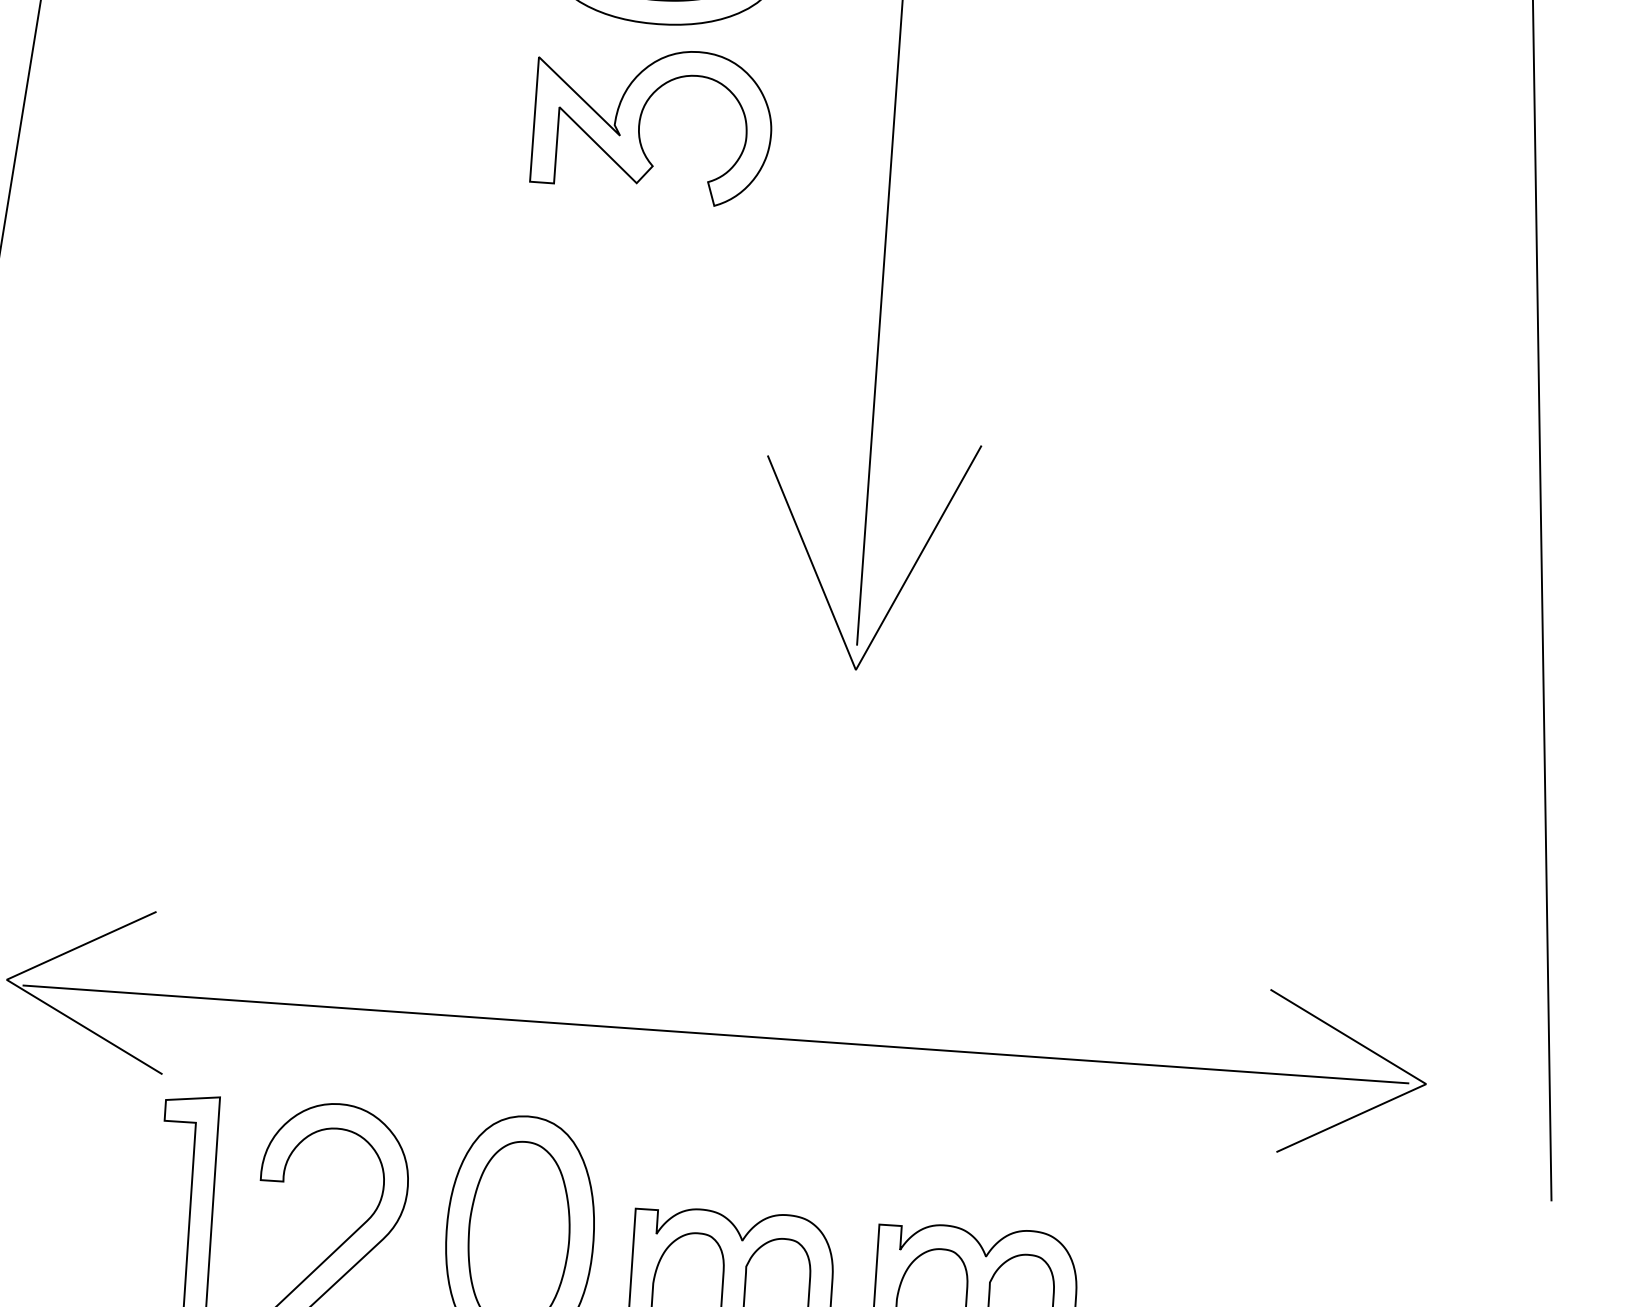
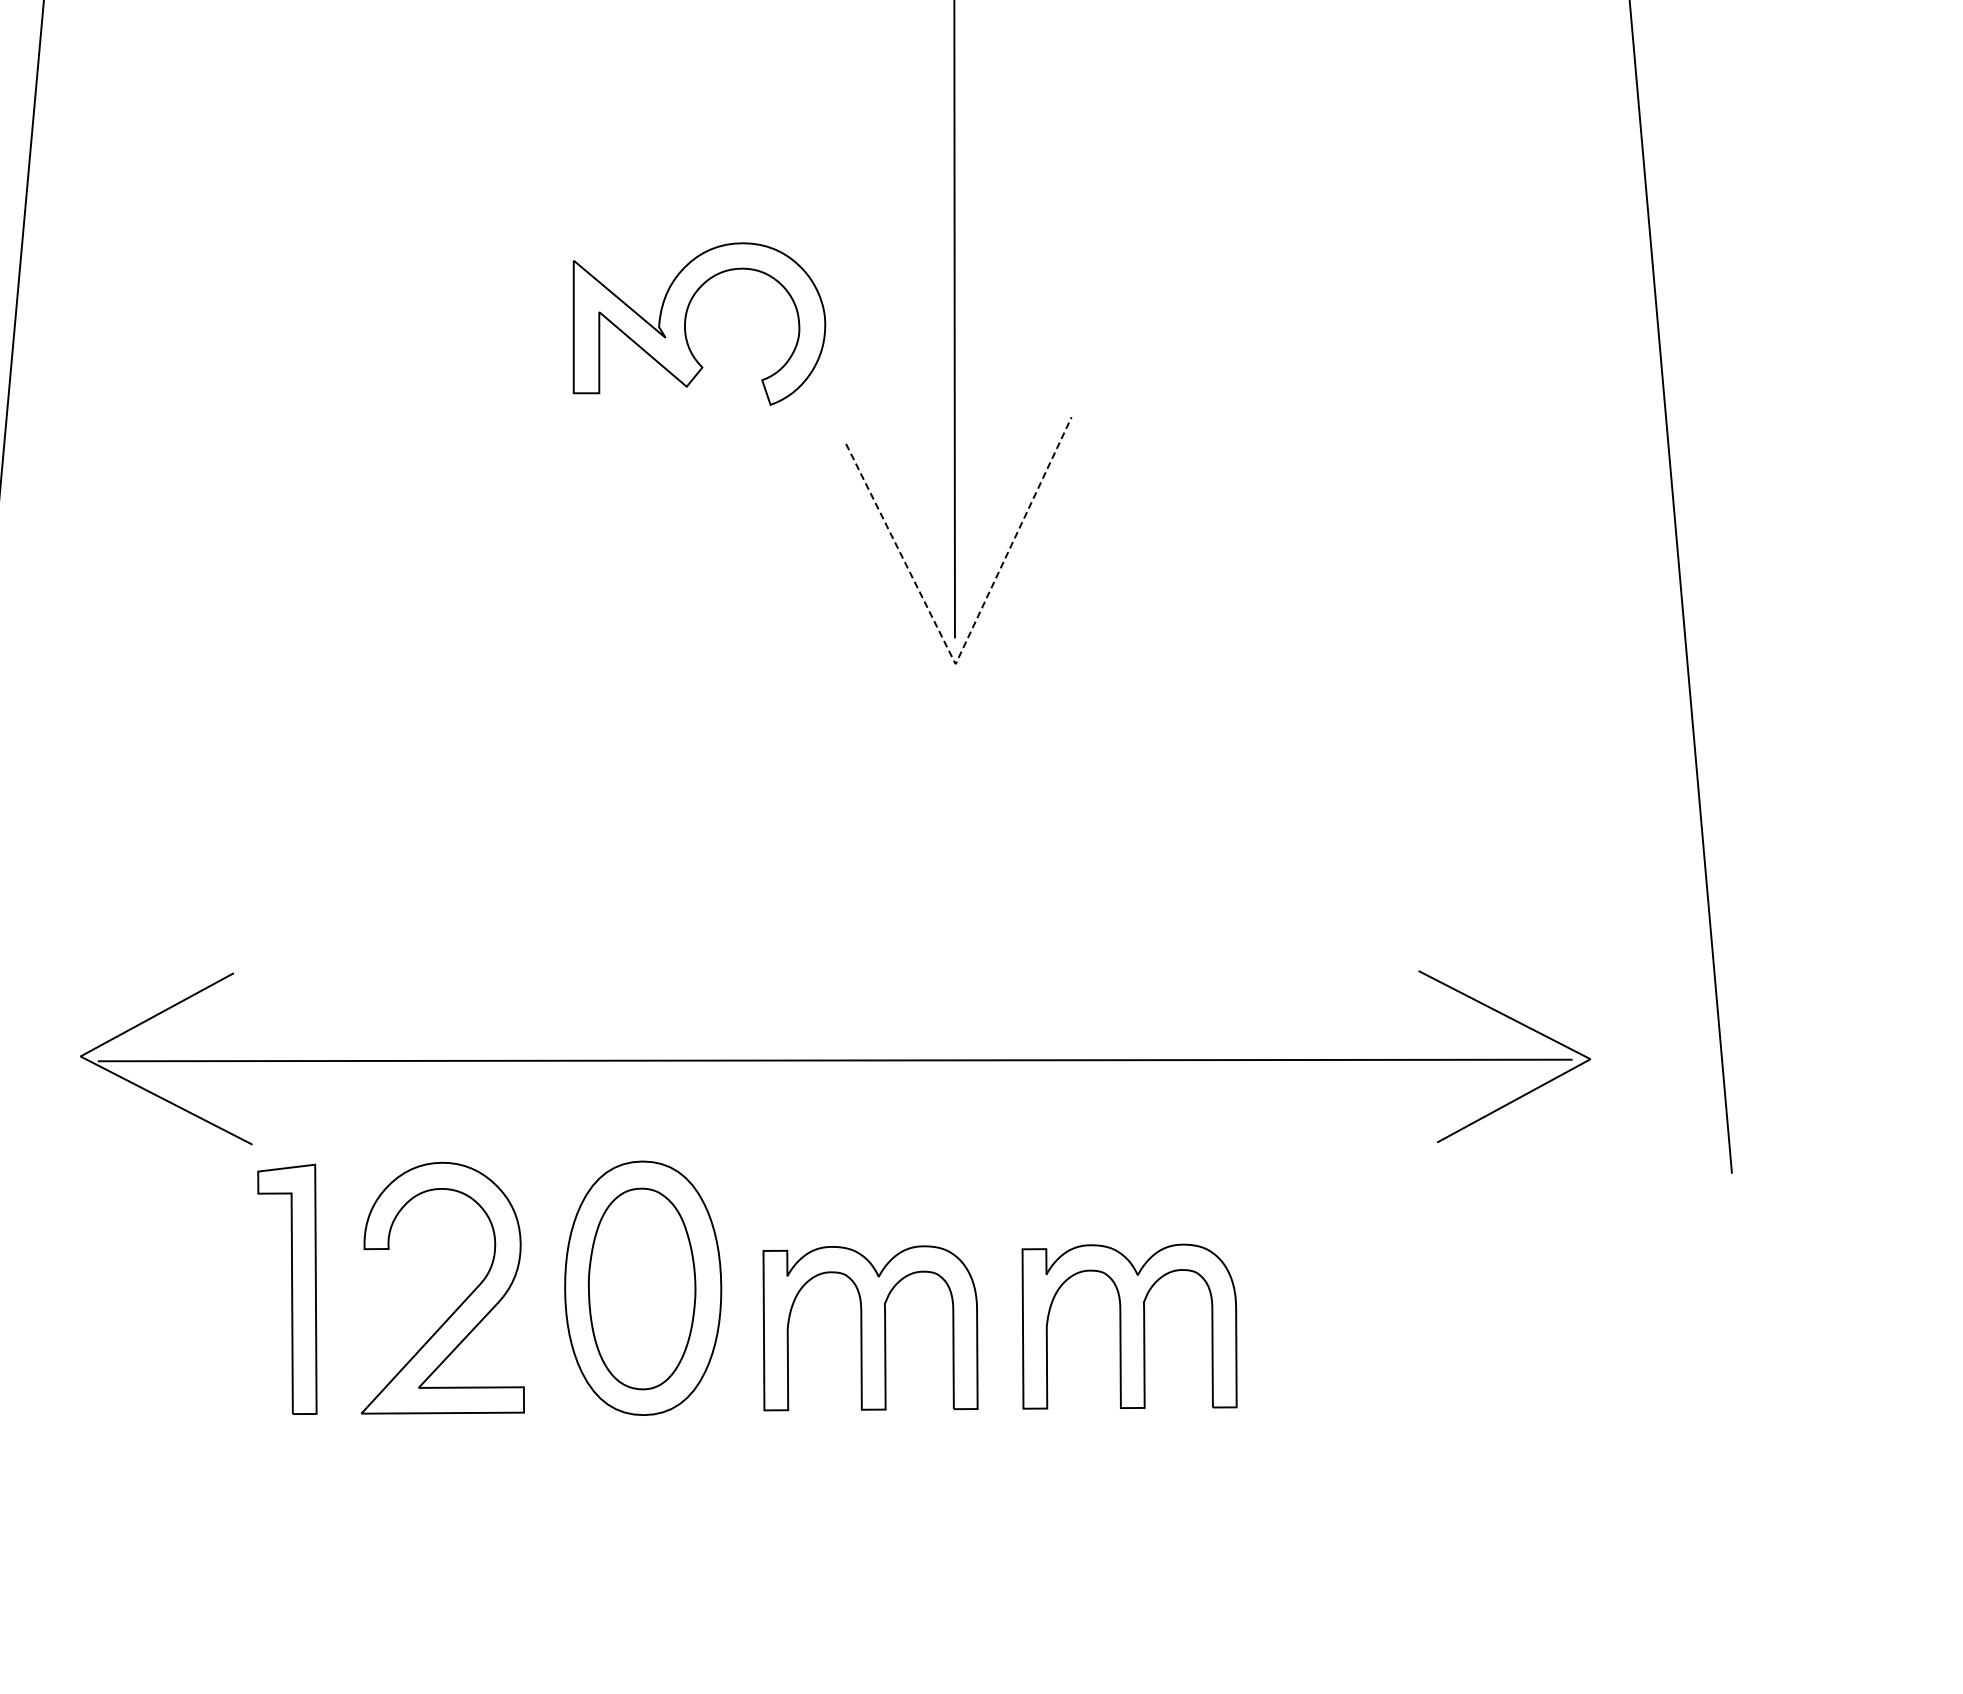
part: (640, 121) -> (686, 321), moved
line: (862, 659) -> (961, 652), solid -> dashed

